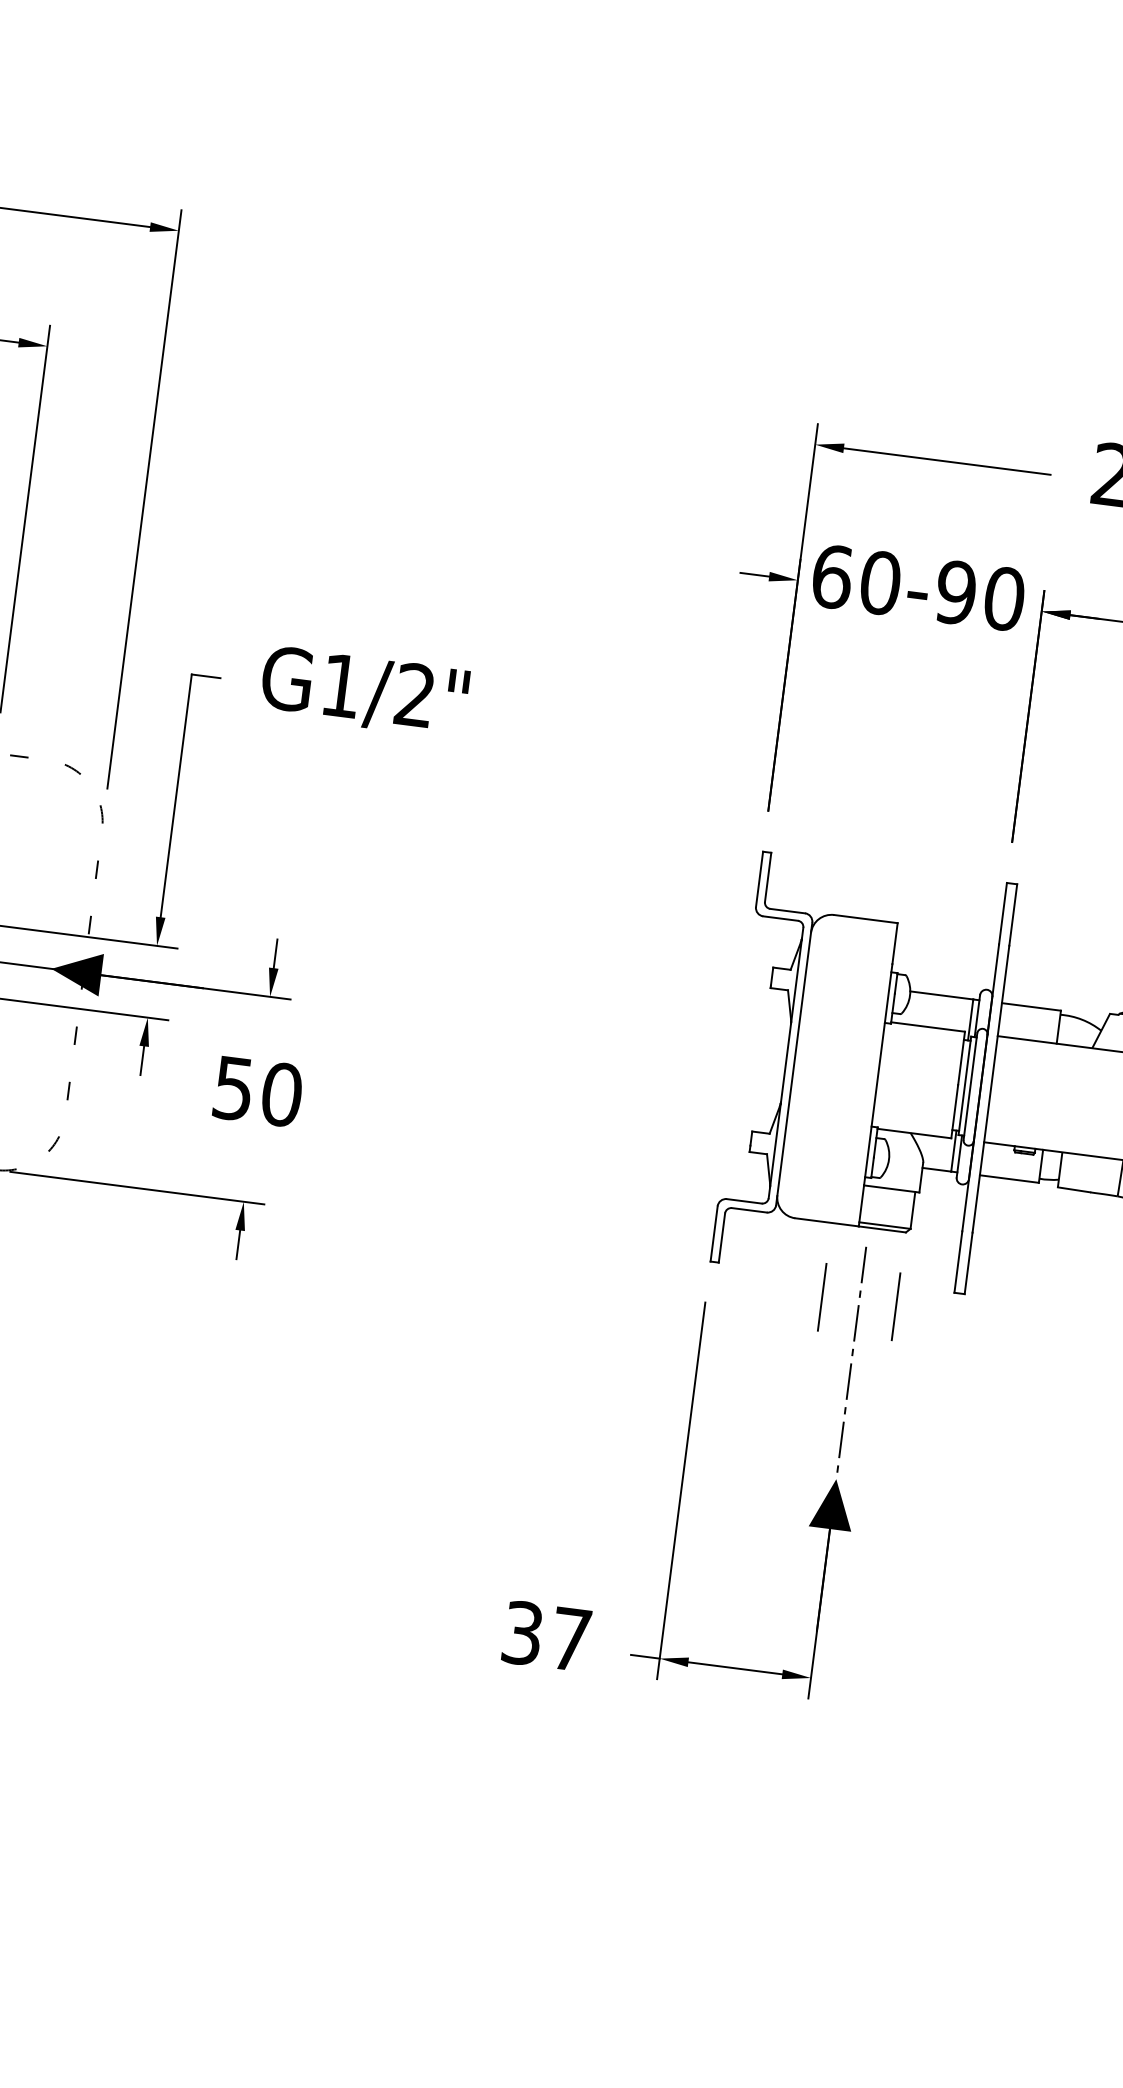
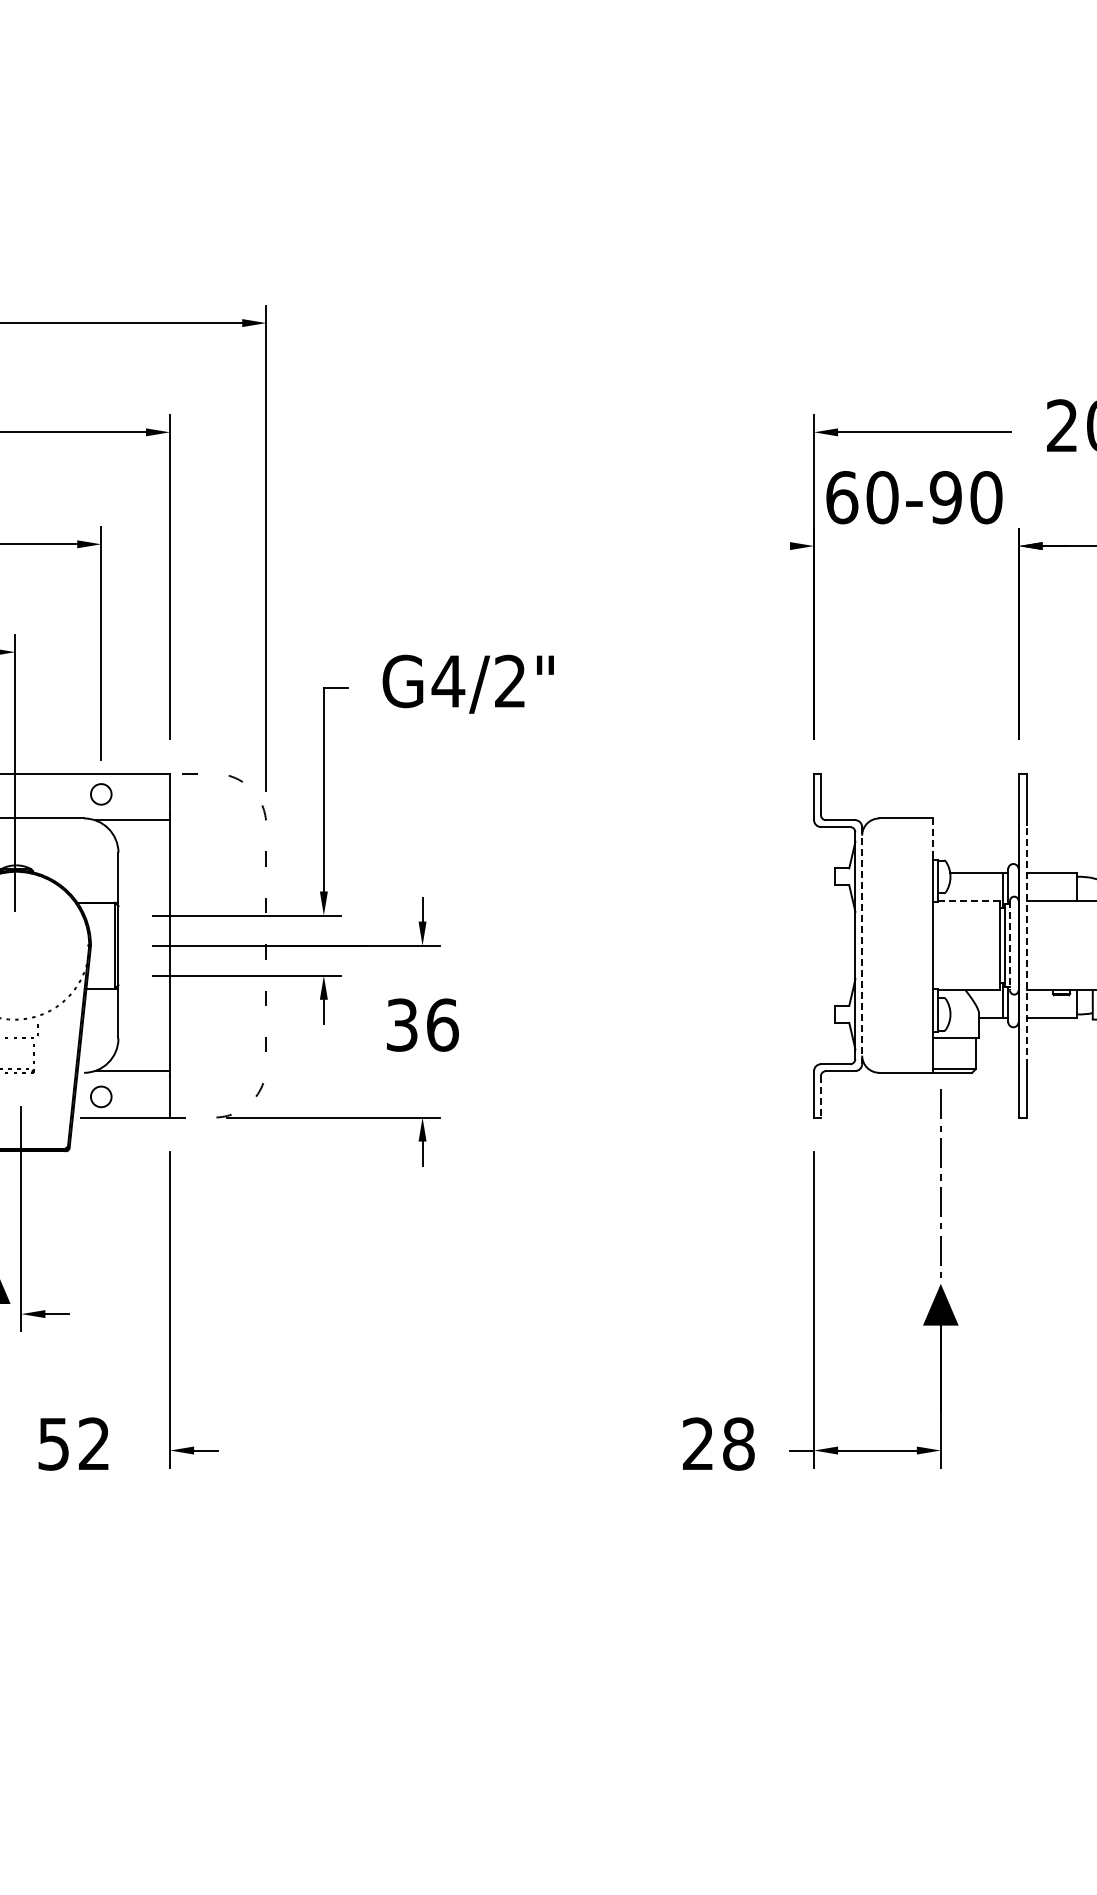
line: (754, 575) -> (777, 546), removed
text: (918, 587) -> (914, 497), moved
text: (341, 685) -> (448, 681), G1/2" -> G4/2"
line: (894, 944) -> (932, 836), solid -> dashed
fill: (75, 971) -> (259, 945), removed
line: (927, 1026) -> (968, 900), solid -> dashed
line: (794, 1063) -> (862, 945), solid -> dashed
line: (969, 1086) -> (1009, 945), solid -> dashed
line: (991, 1089) -> (1027, 945), solid -> dashed
text: (257, 1090) -> (422, 1024), 50 -> 36
line: (721, 1237) -> (820, 1096), solid -> dashed
line: (821, 1297) -> (909, 1135), removed
line: (895, 1307) -> (971, 1135), removed
text: (546, 1635) -> (718, 1443), 37 -> 28

